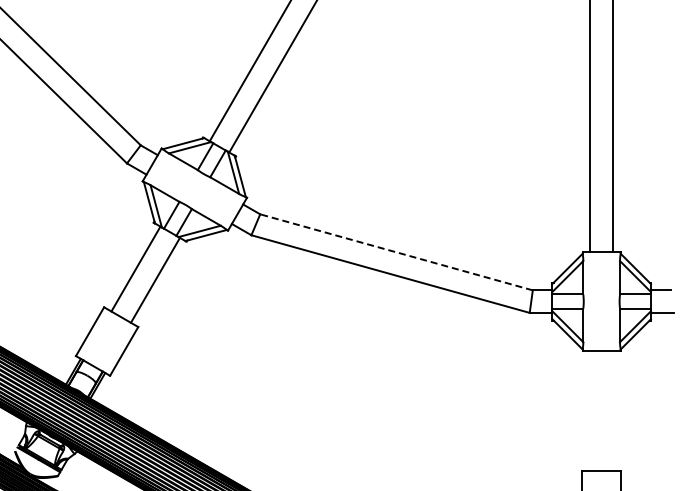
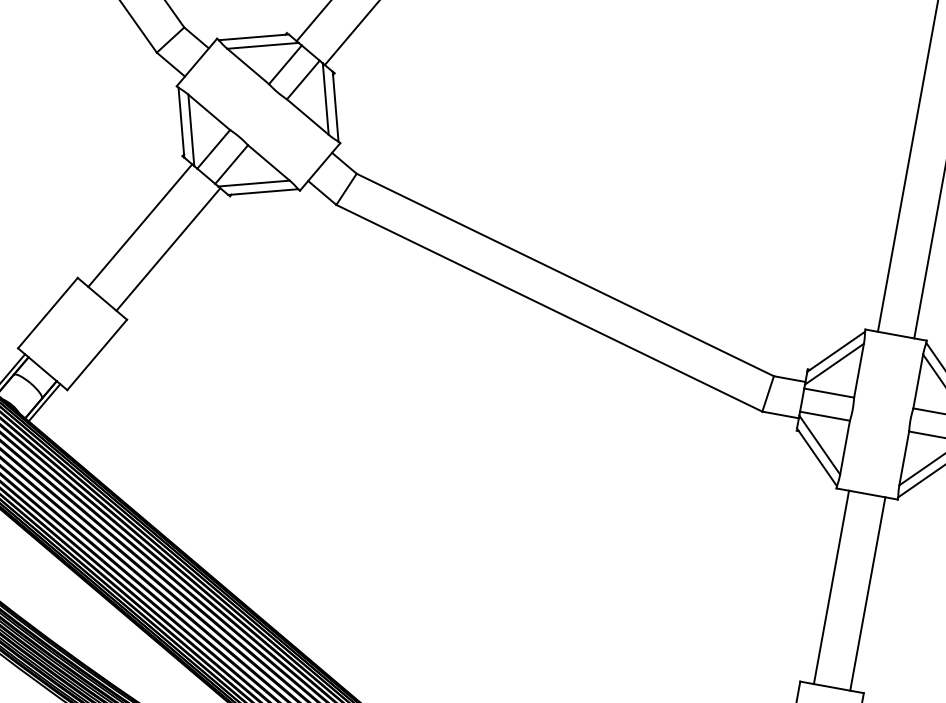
line: (396, 252) -> (565, 275), dashed -> solid
line: (590, 410) -> (831, 586), added
line: (612, 410) -> (867, 593), added

